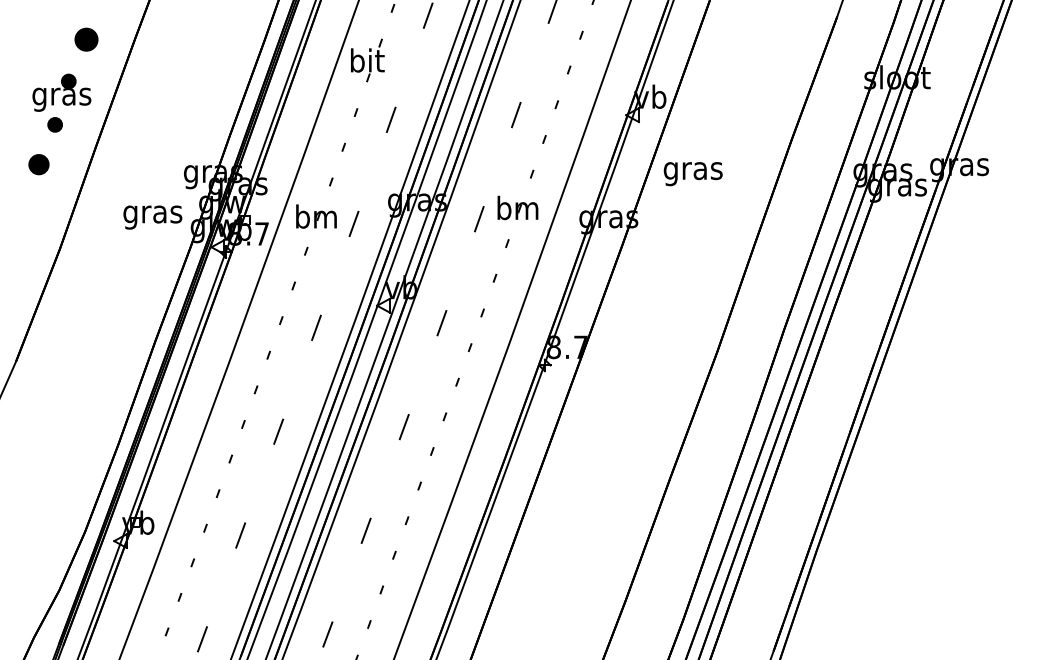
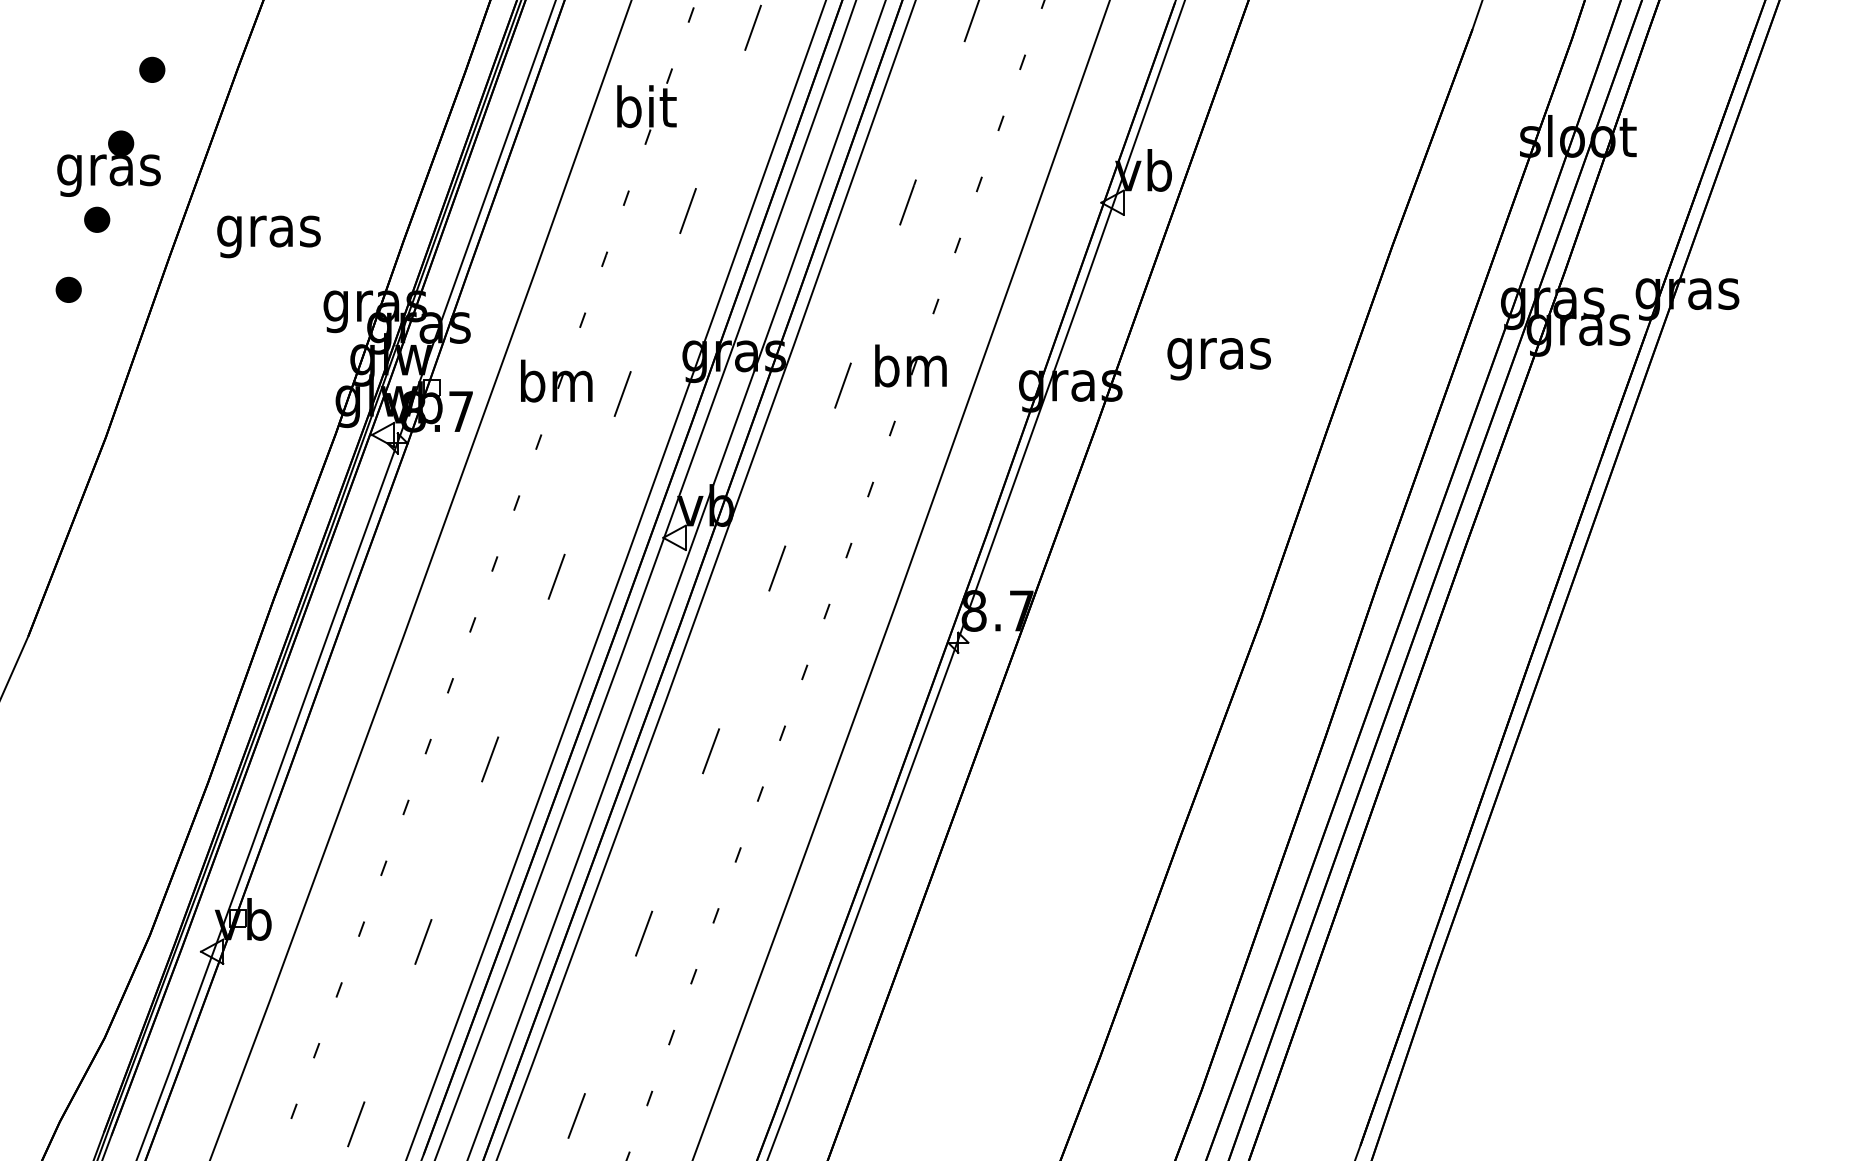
part: (86, 39) -> (152, 69), size x0.62
part: (38, 164) -> (67, 289), size x0.71
text: (692, 174) -> (1217, 359), moved
text: (152, 217) -> (268, 236), moved

